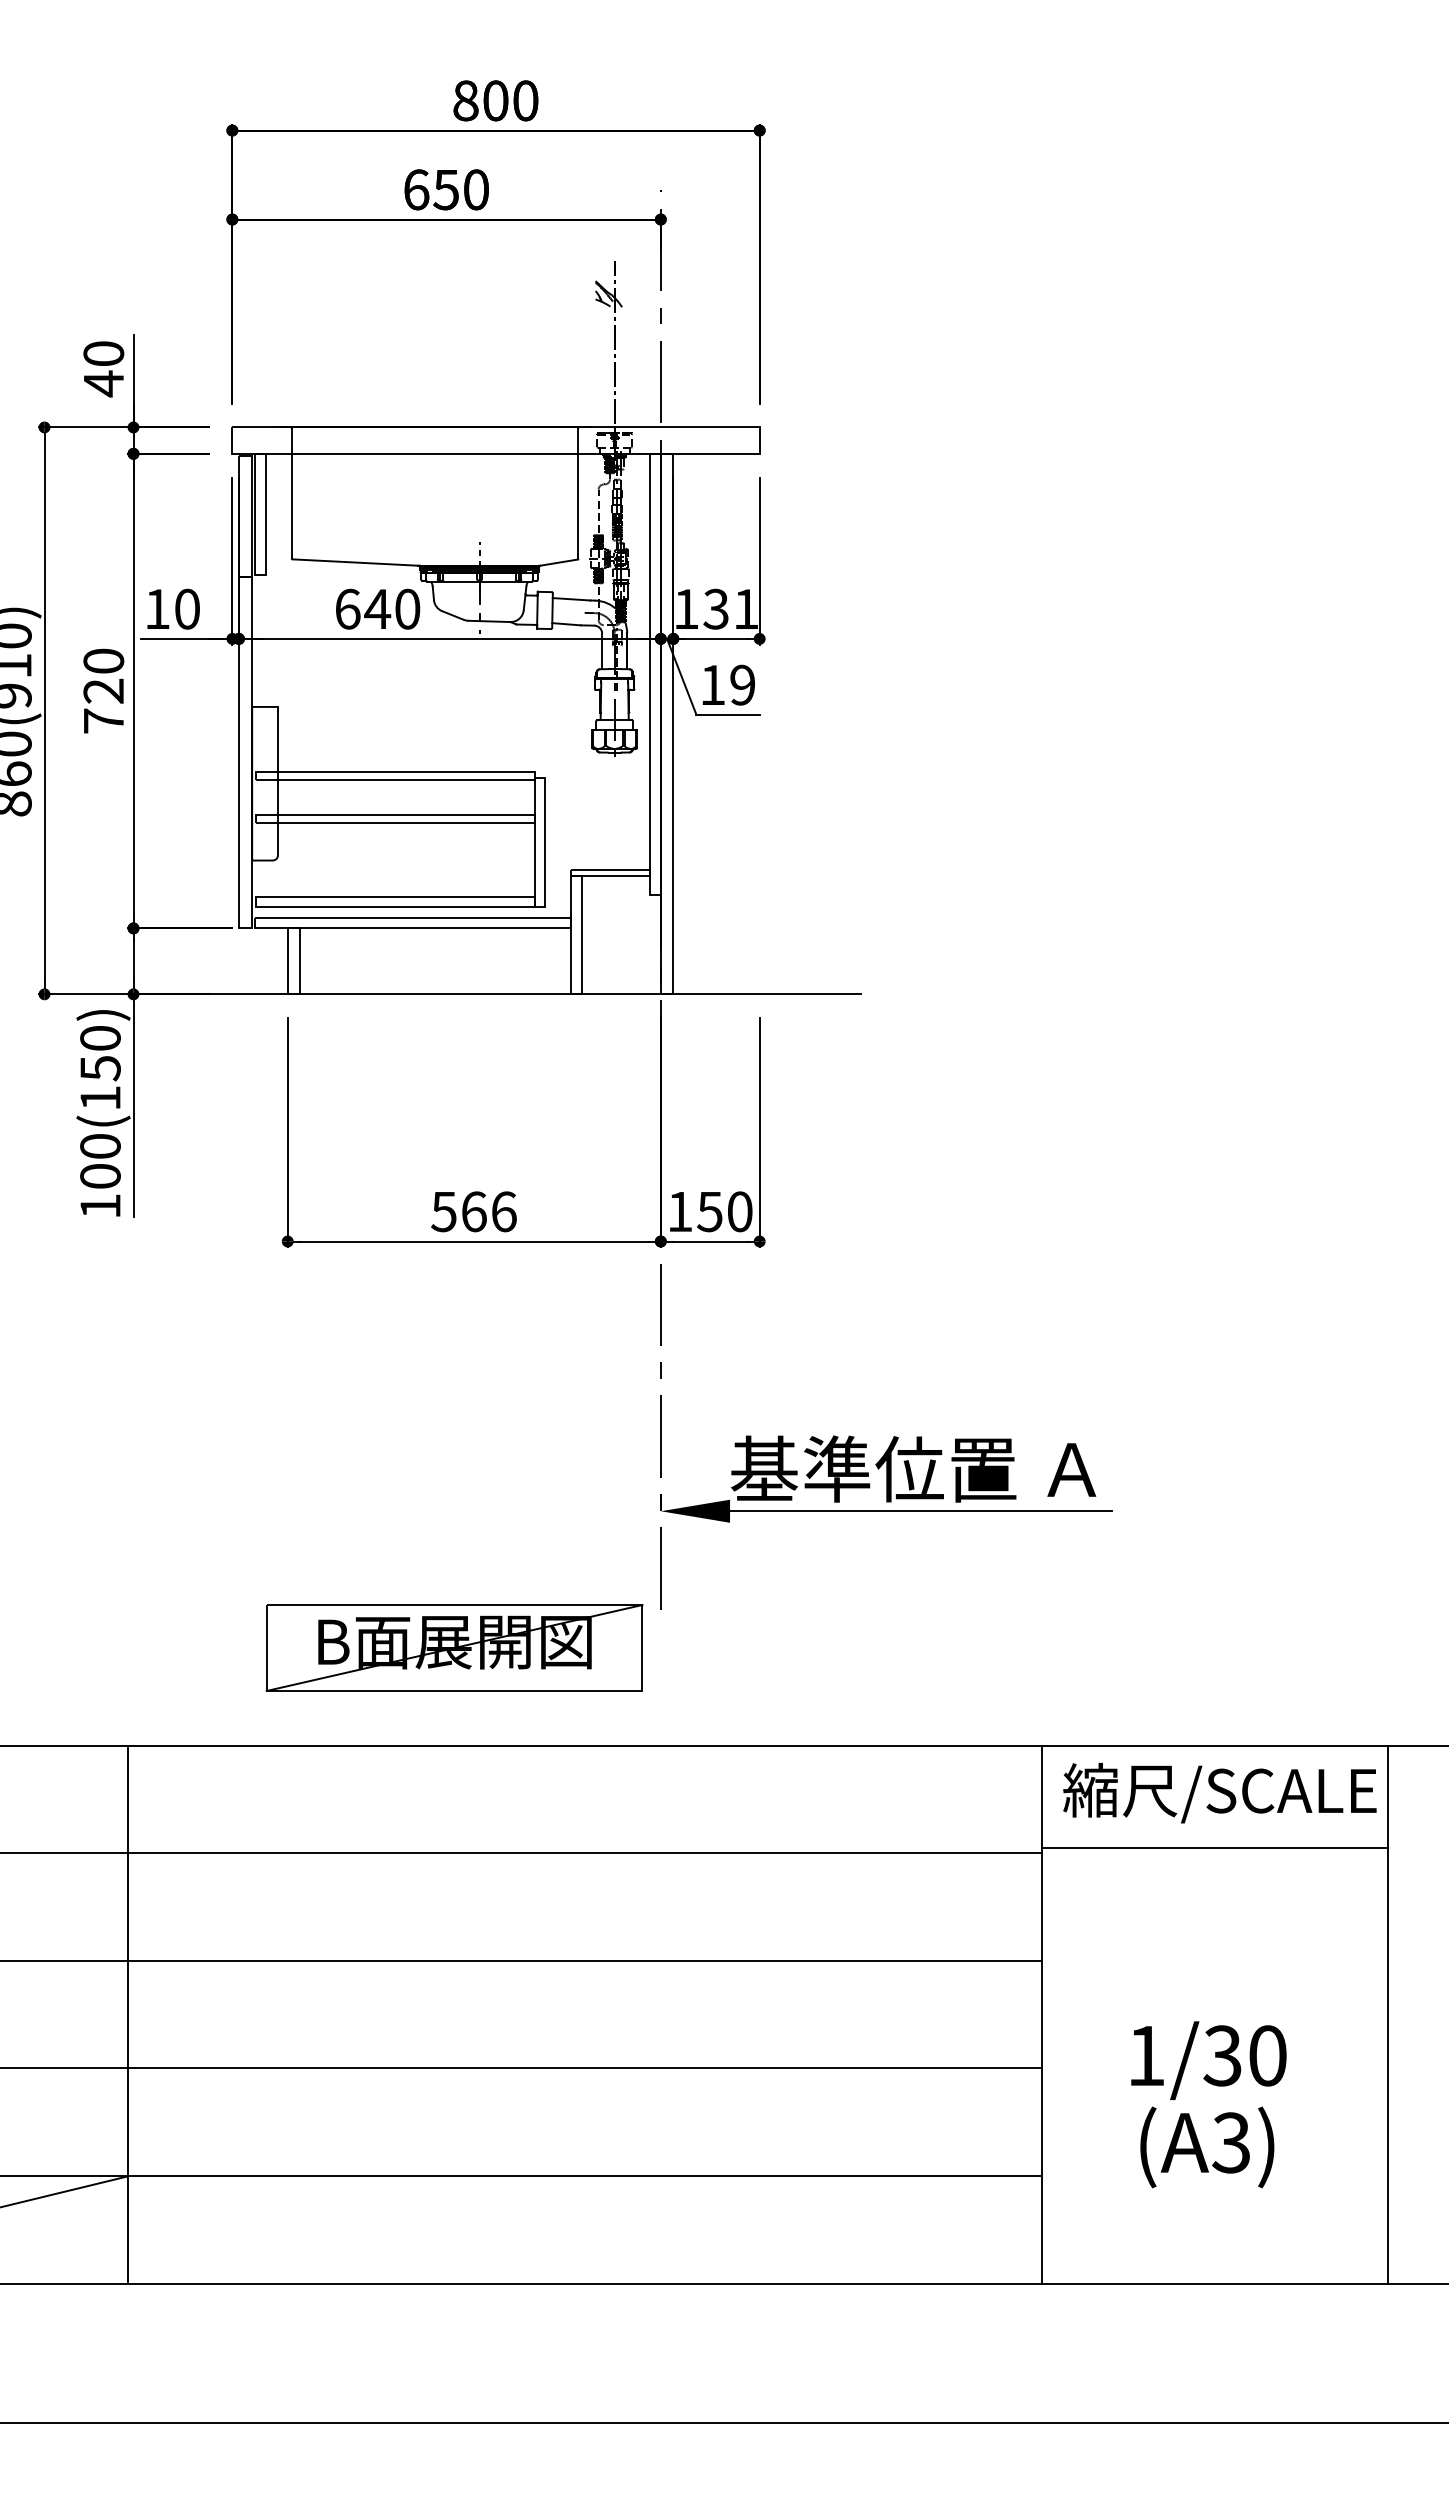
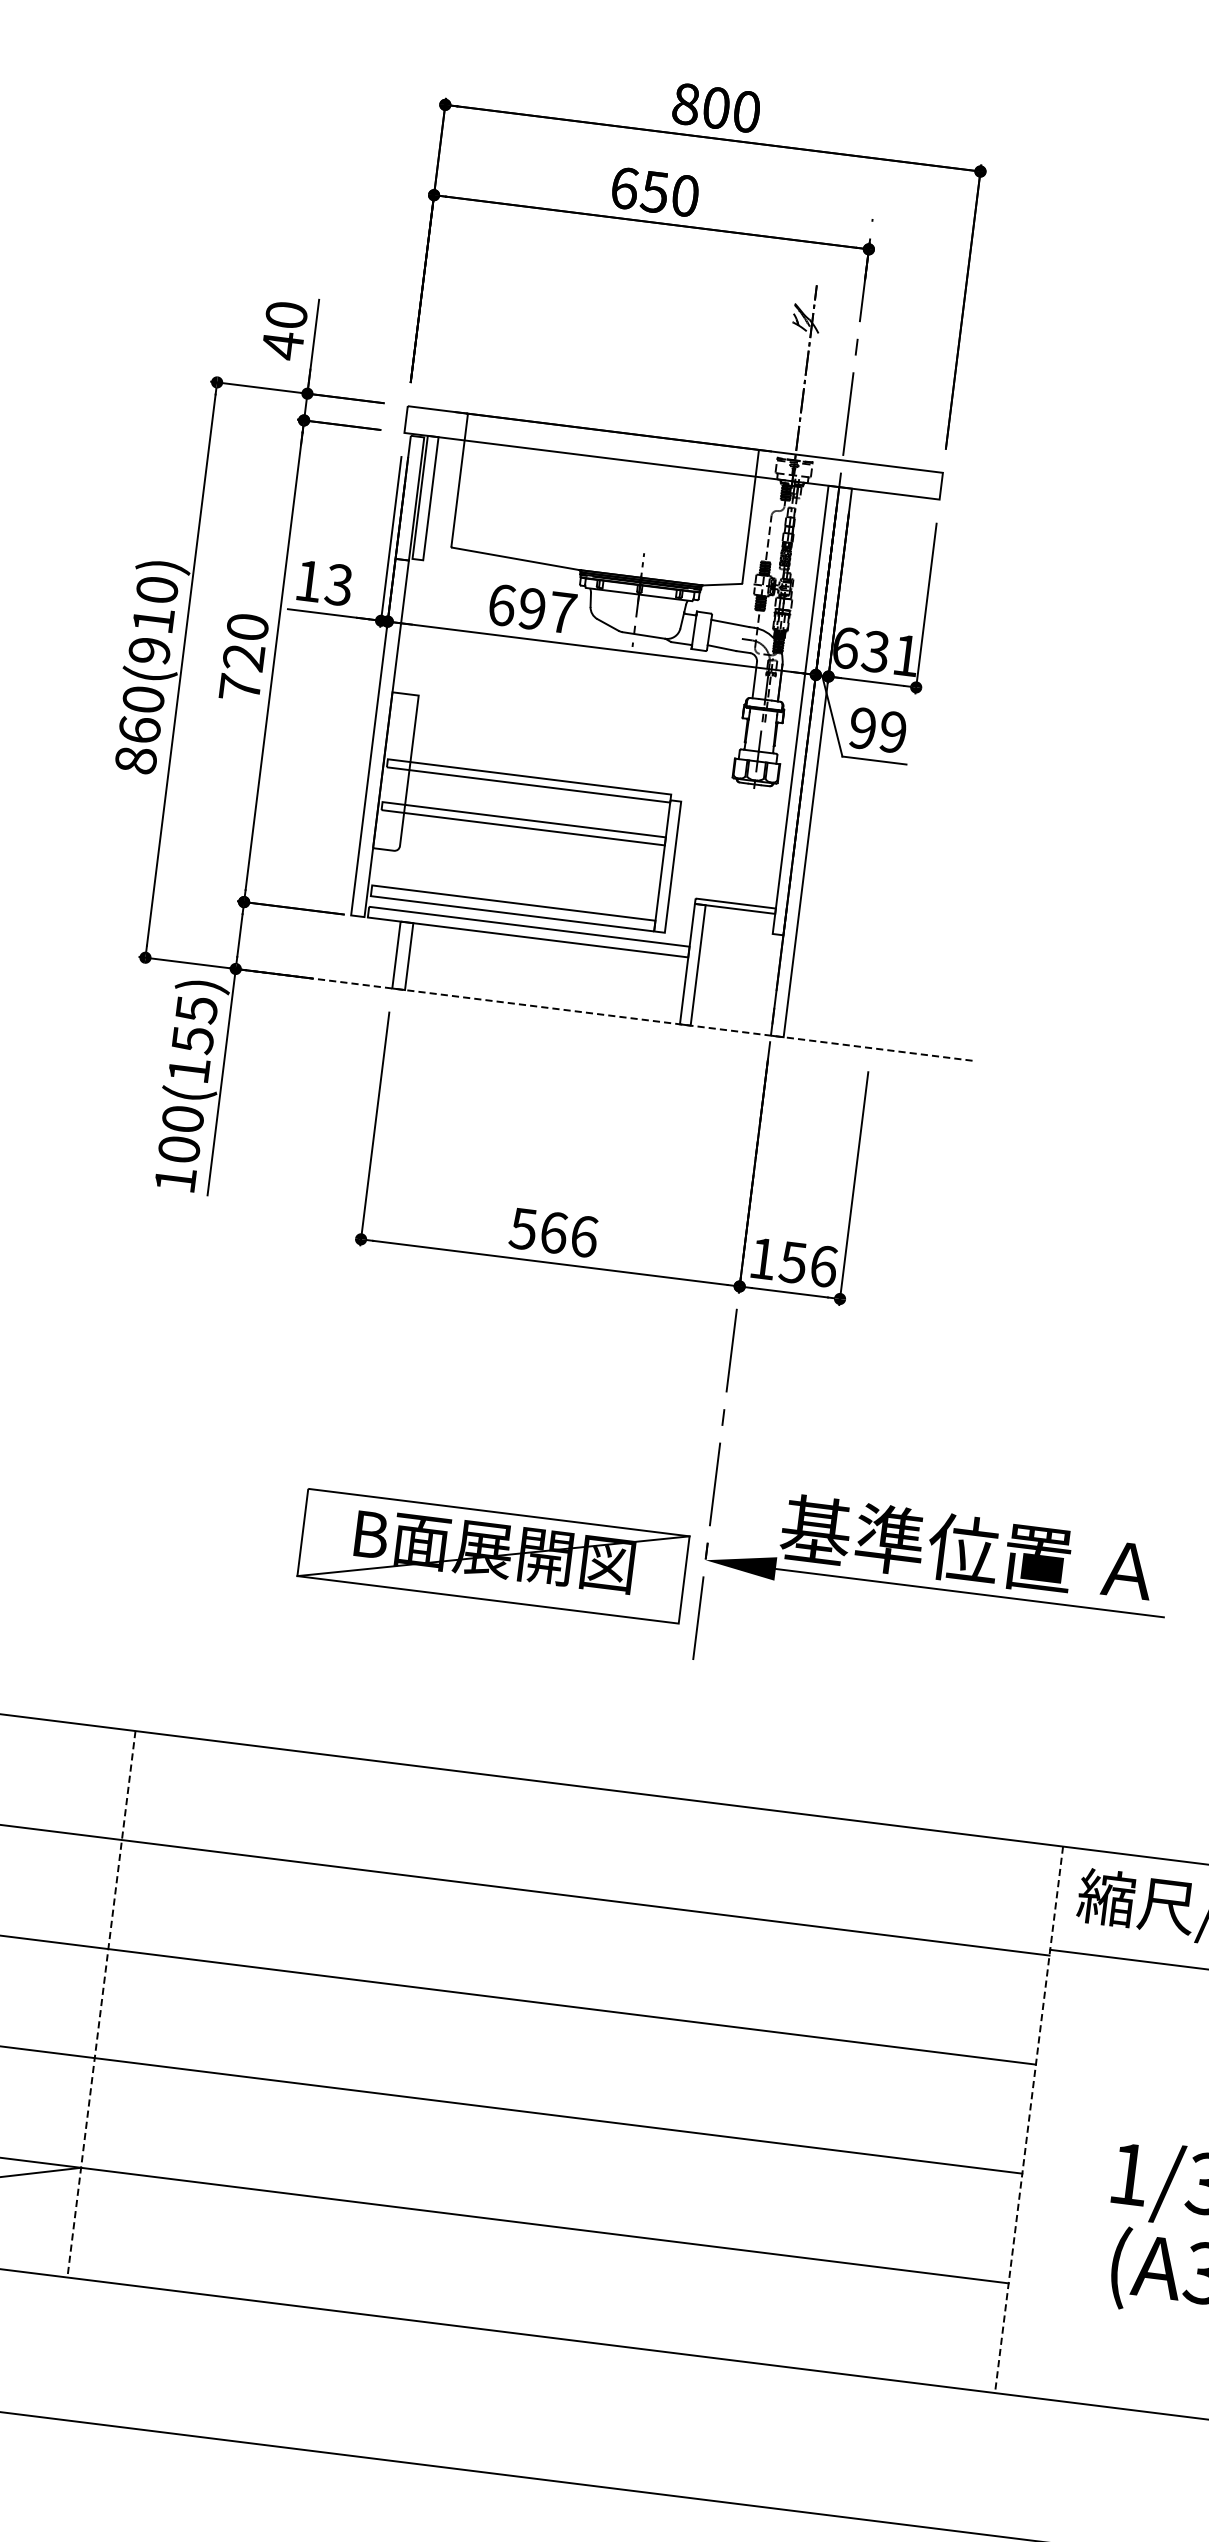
text: (186, 608) -> (338, 584), 10 -> 13
text: (392, 608) -> (547, 610), 640 -> 697
text: (686, 608) -> (845, 647), 131 -> 631
text: (712, 684) -> (862, 727), 19 -> 99
line: (499, 994) -> (607, 1015), solid -> dashed
text: (100, 1038) -> (196, 1009), 100(150) -> 100(155)
text: (740, 1211) -> (824, 1266), 150 -> 156
part: (454, 1647) -> (493, 1555), moved
line: (128, 2015) -> (101, 2004), solid -> dashed
line: (1042, 2015) -> (1029, 2120), solid -> dashed

